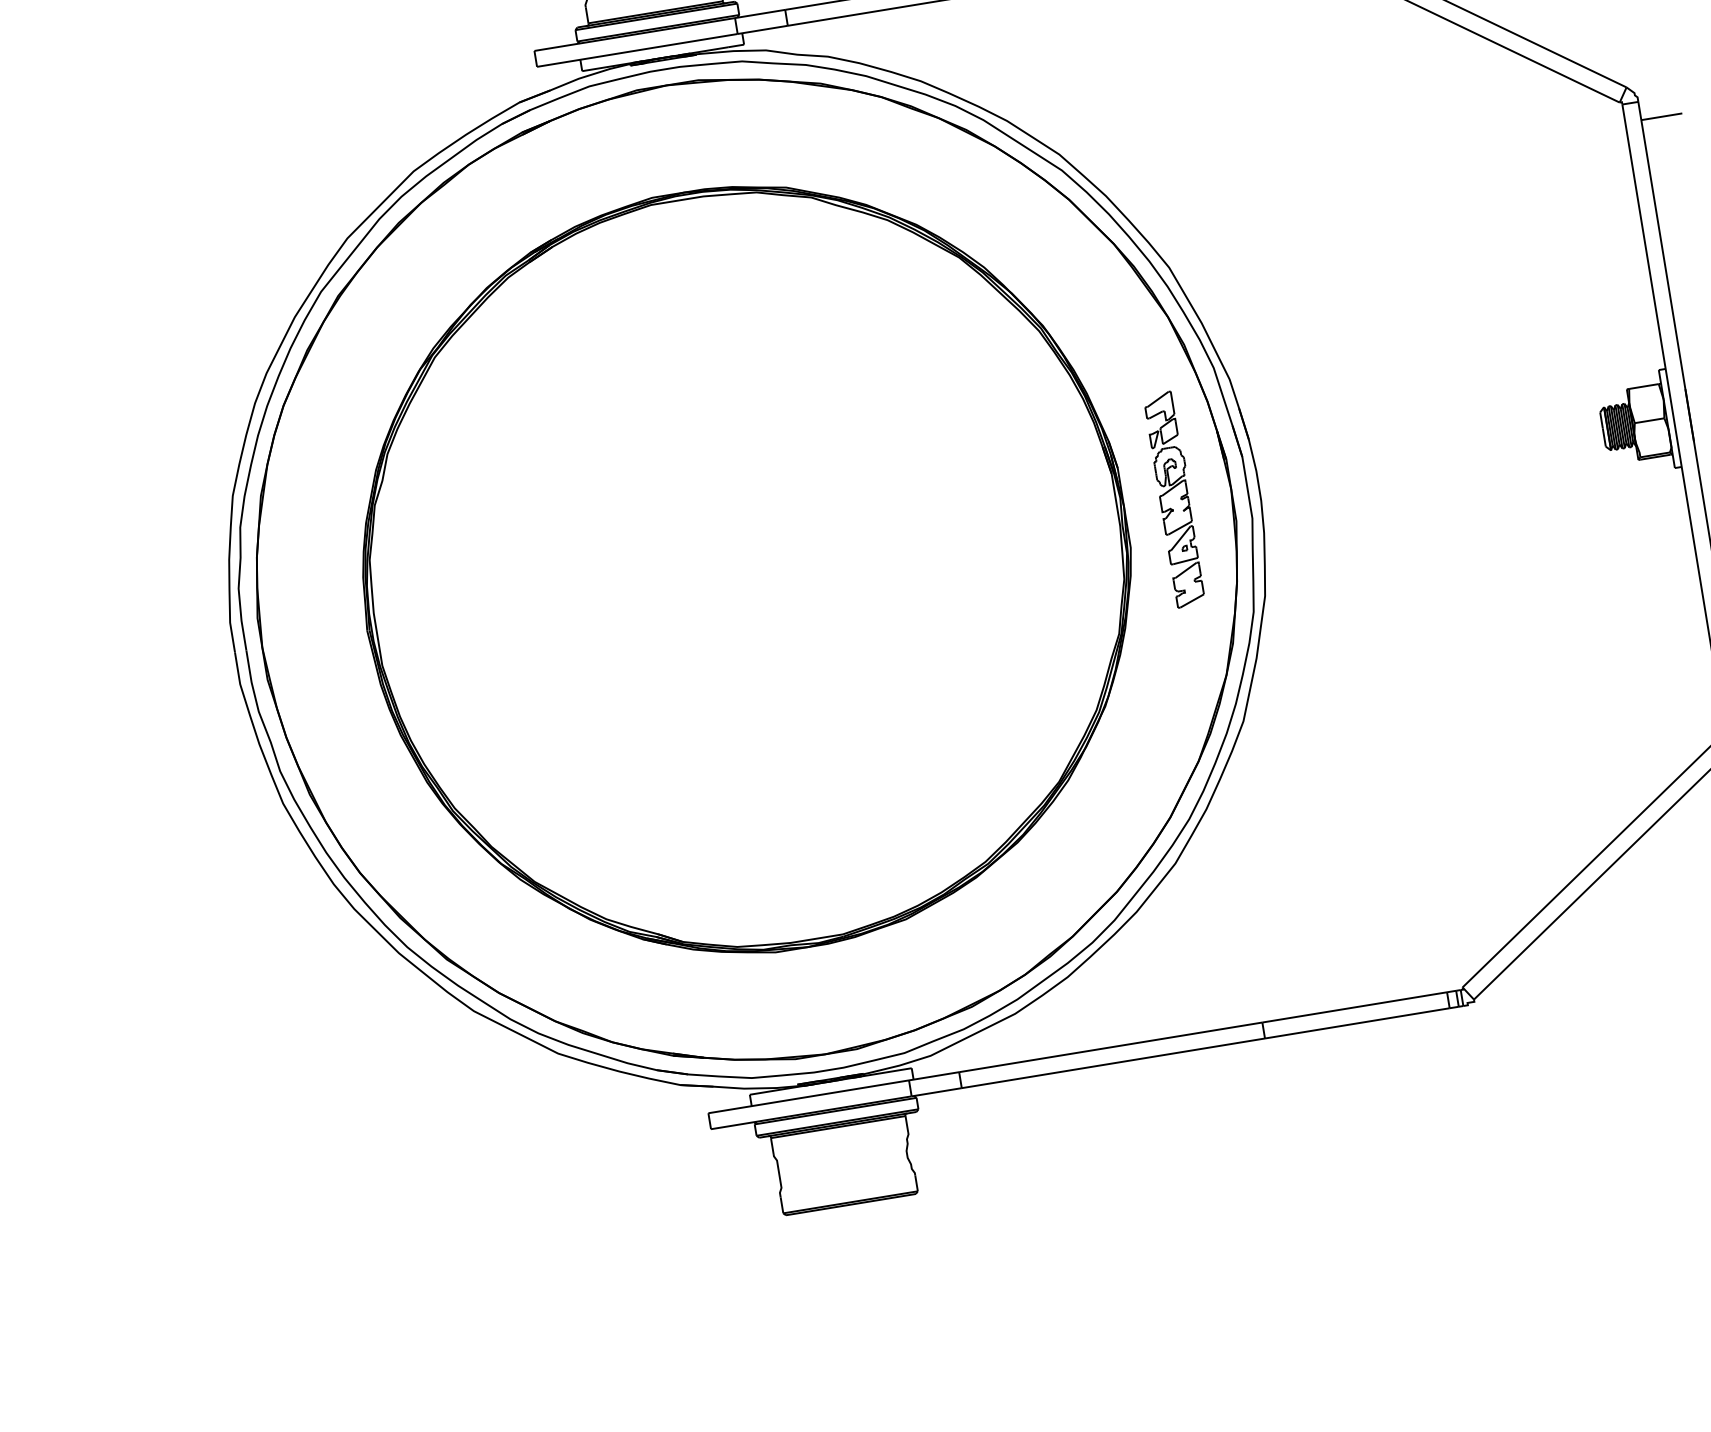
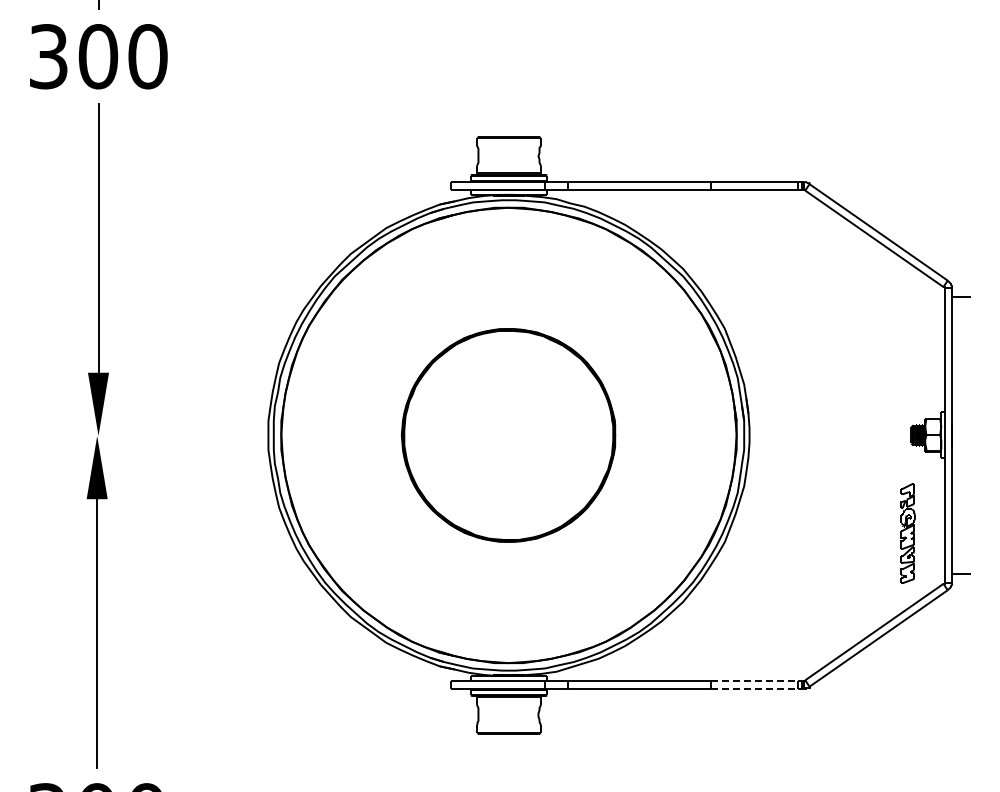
part: (1173, 499) -> (907, 533), moved
part: (745, 569) -> (508, 435), size x0.6
line: (1355, 1007) -> (754, 681), solid -> dashed
line: (1357, 1022) -> (754, 688), solid -> dashed

